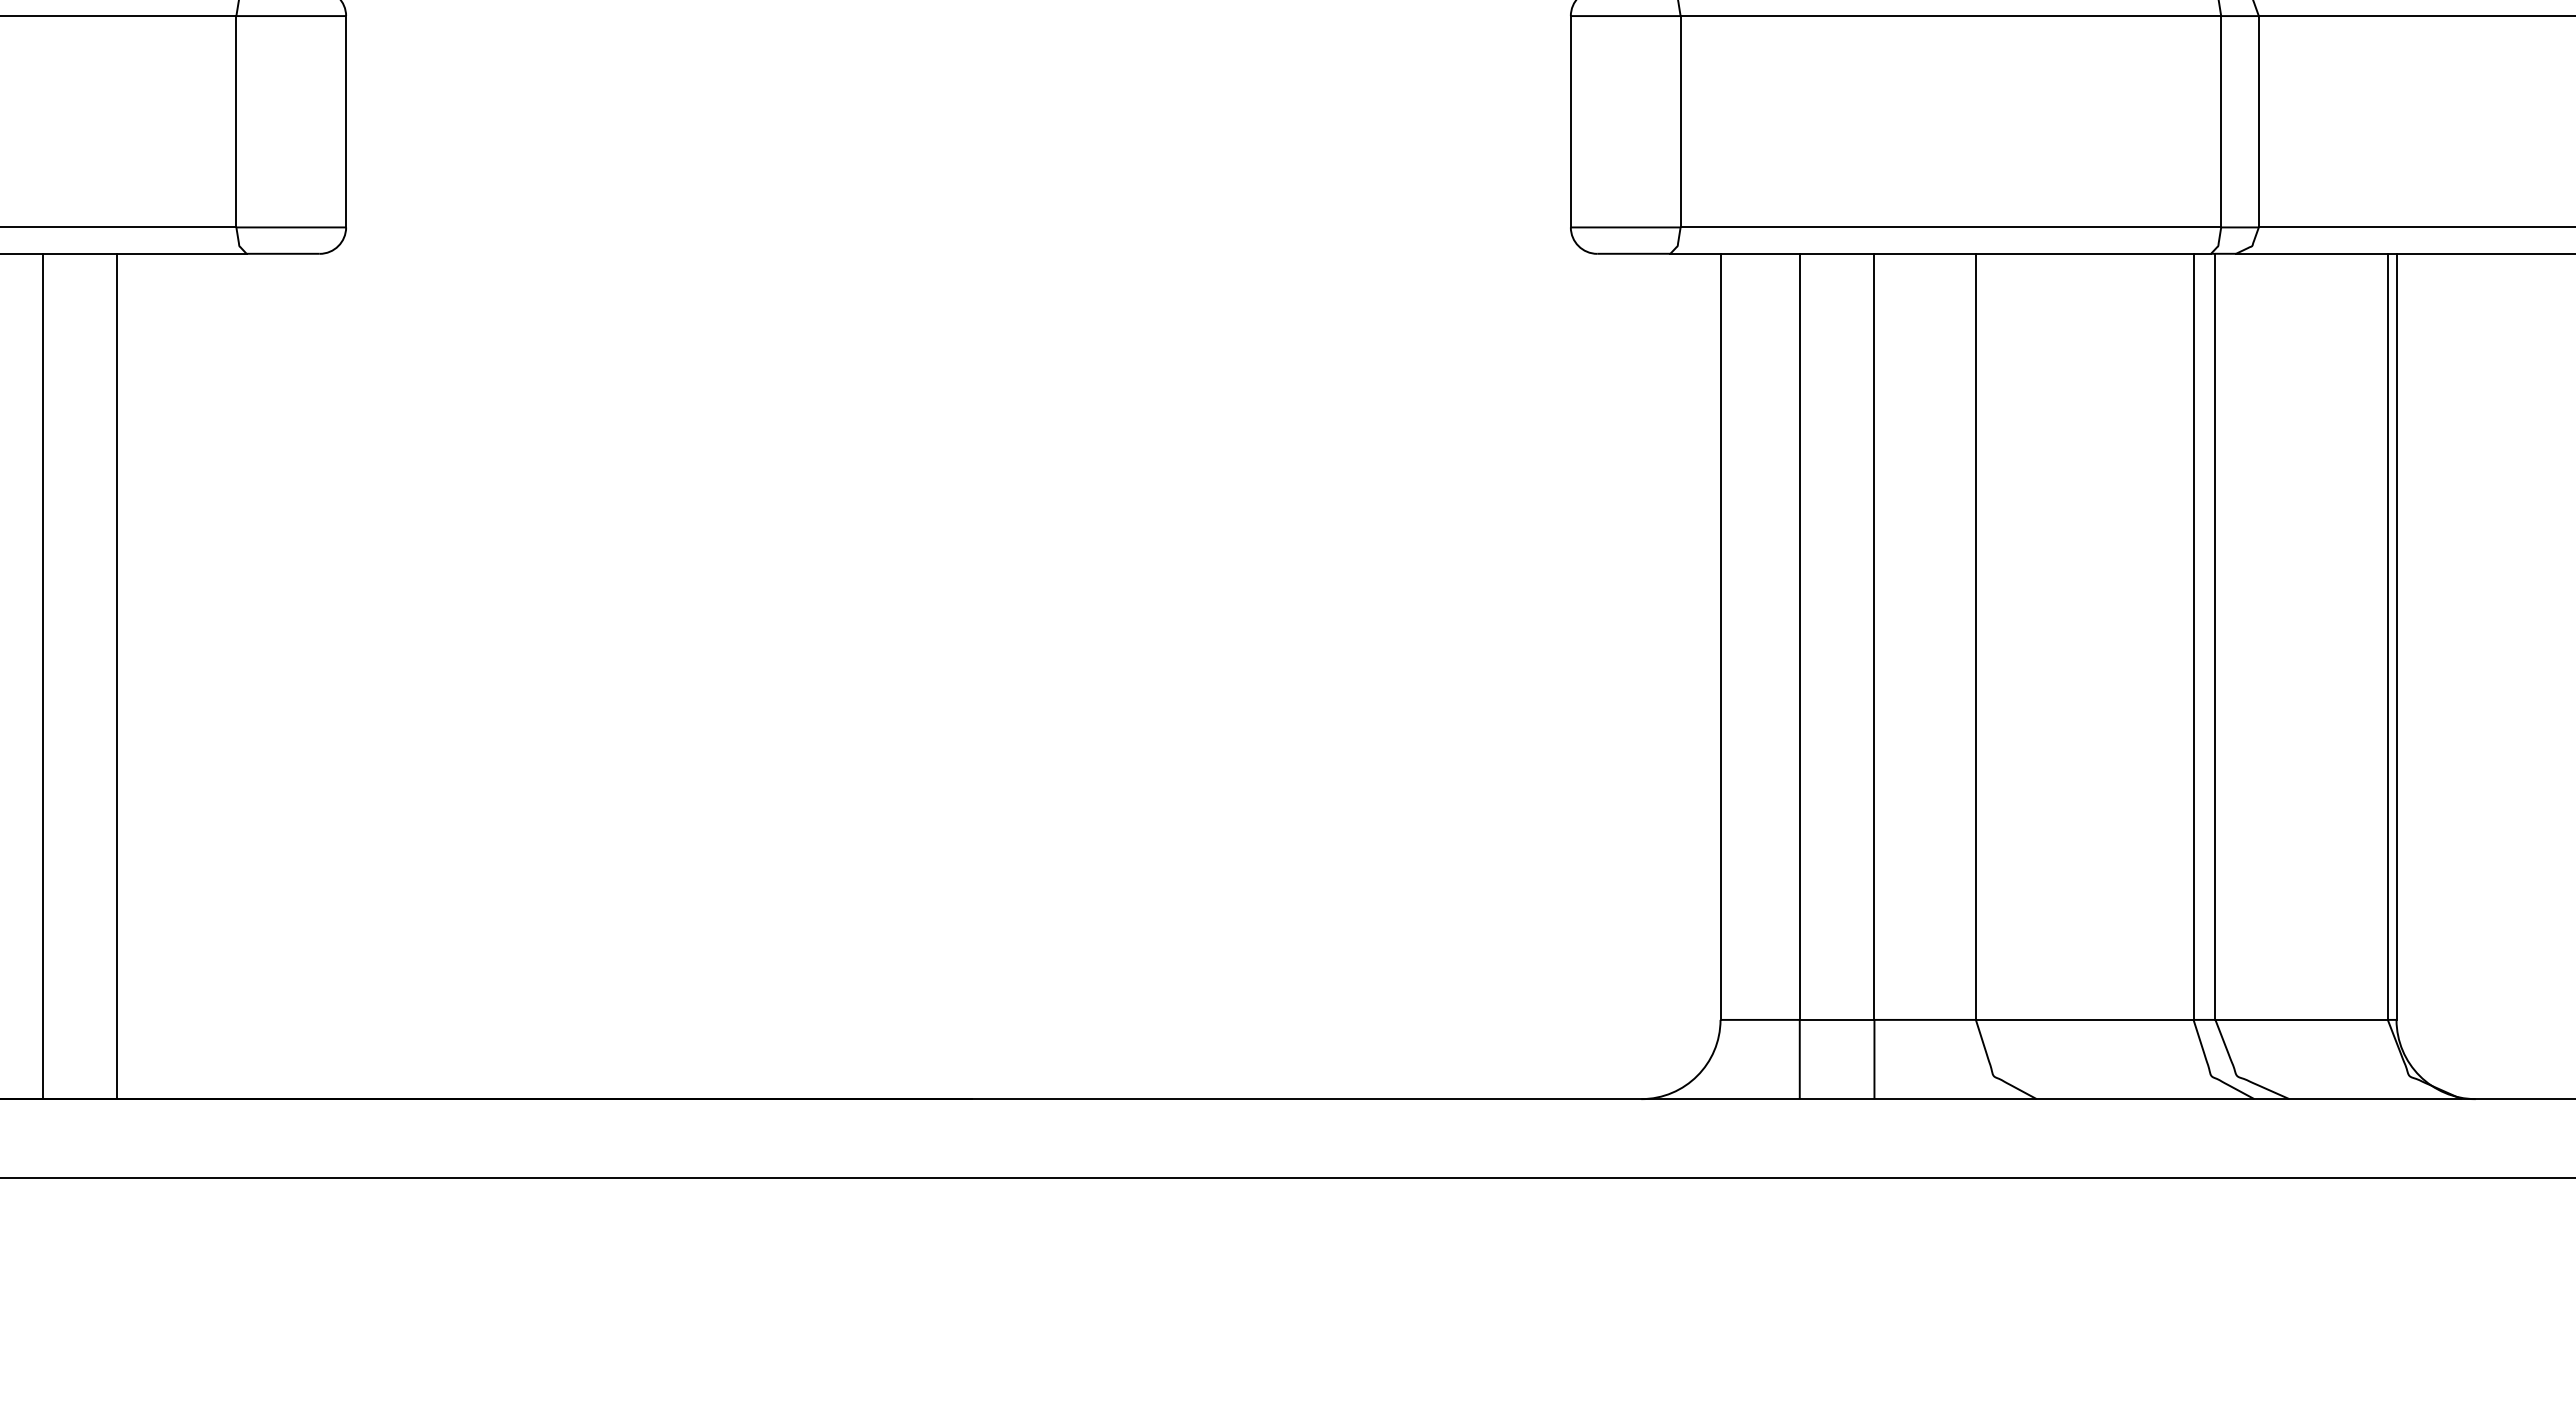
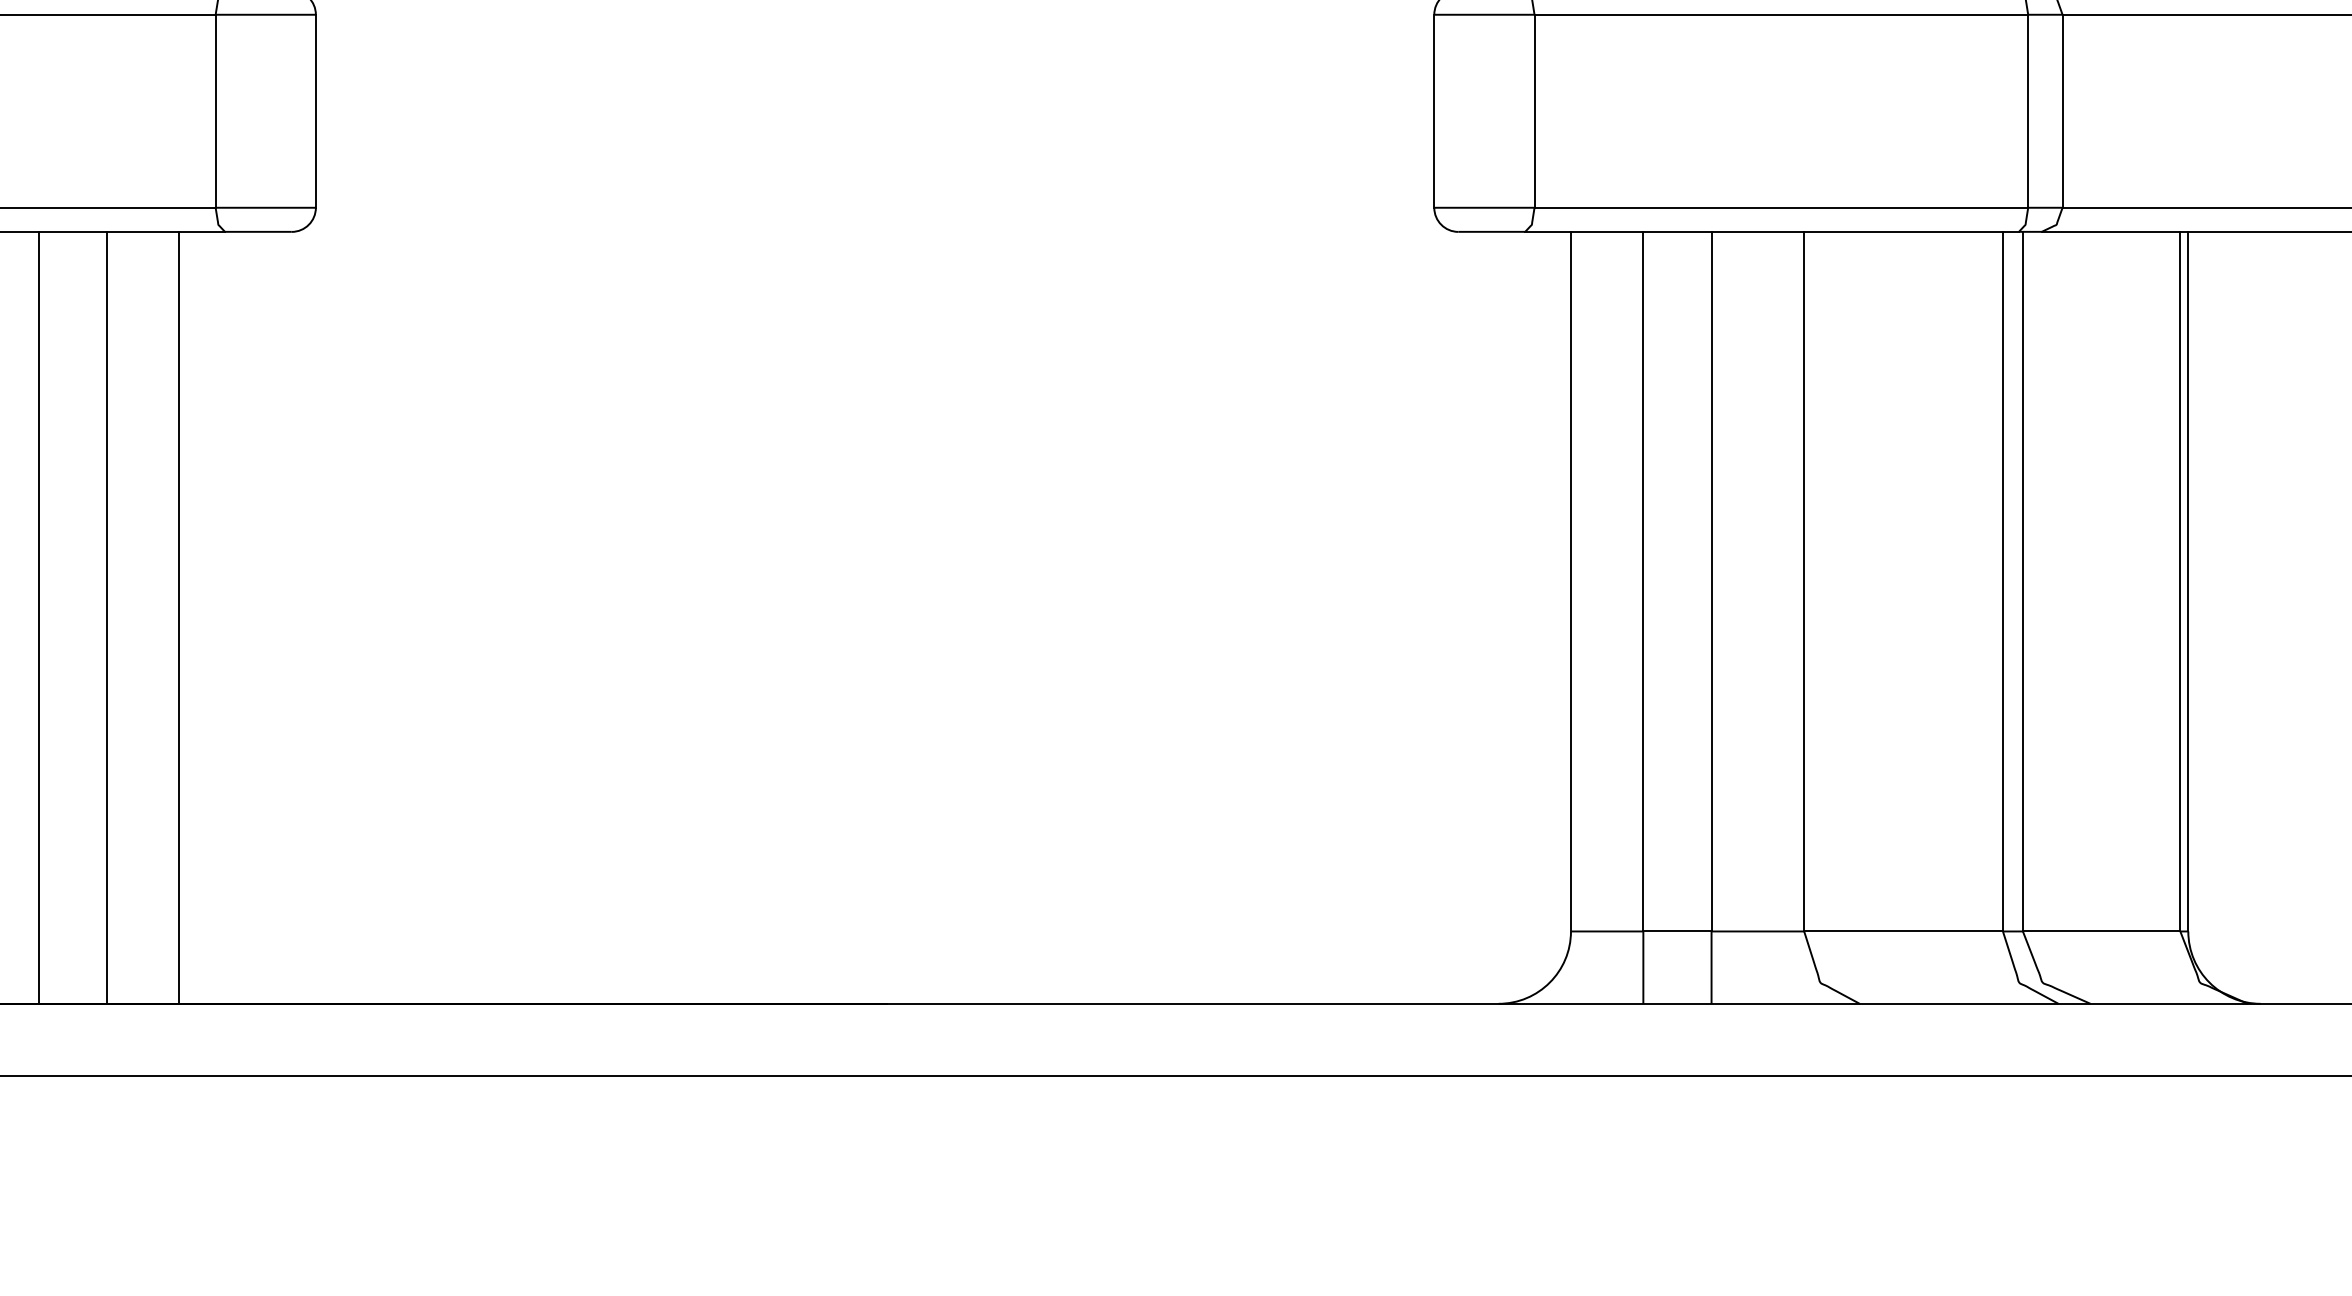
line: (196, 676) -> (179, 617), added

